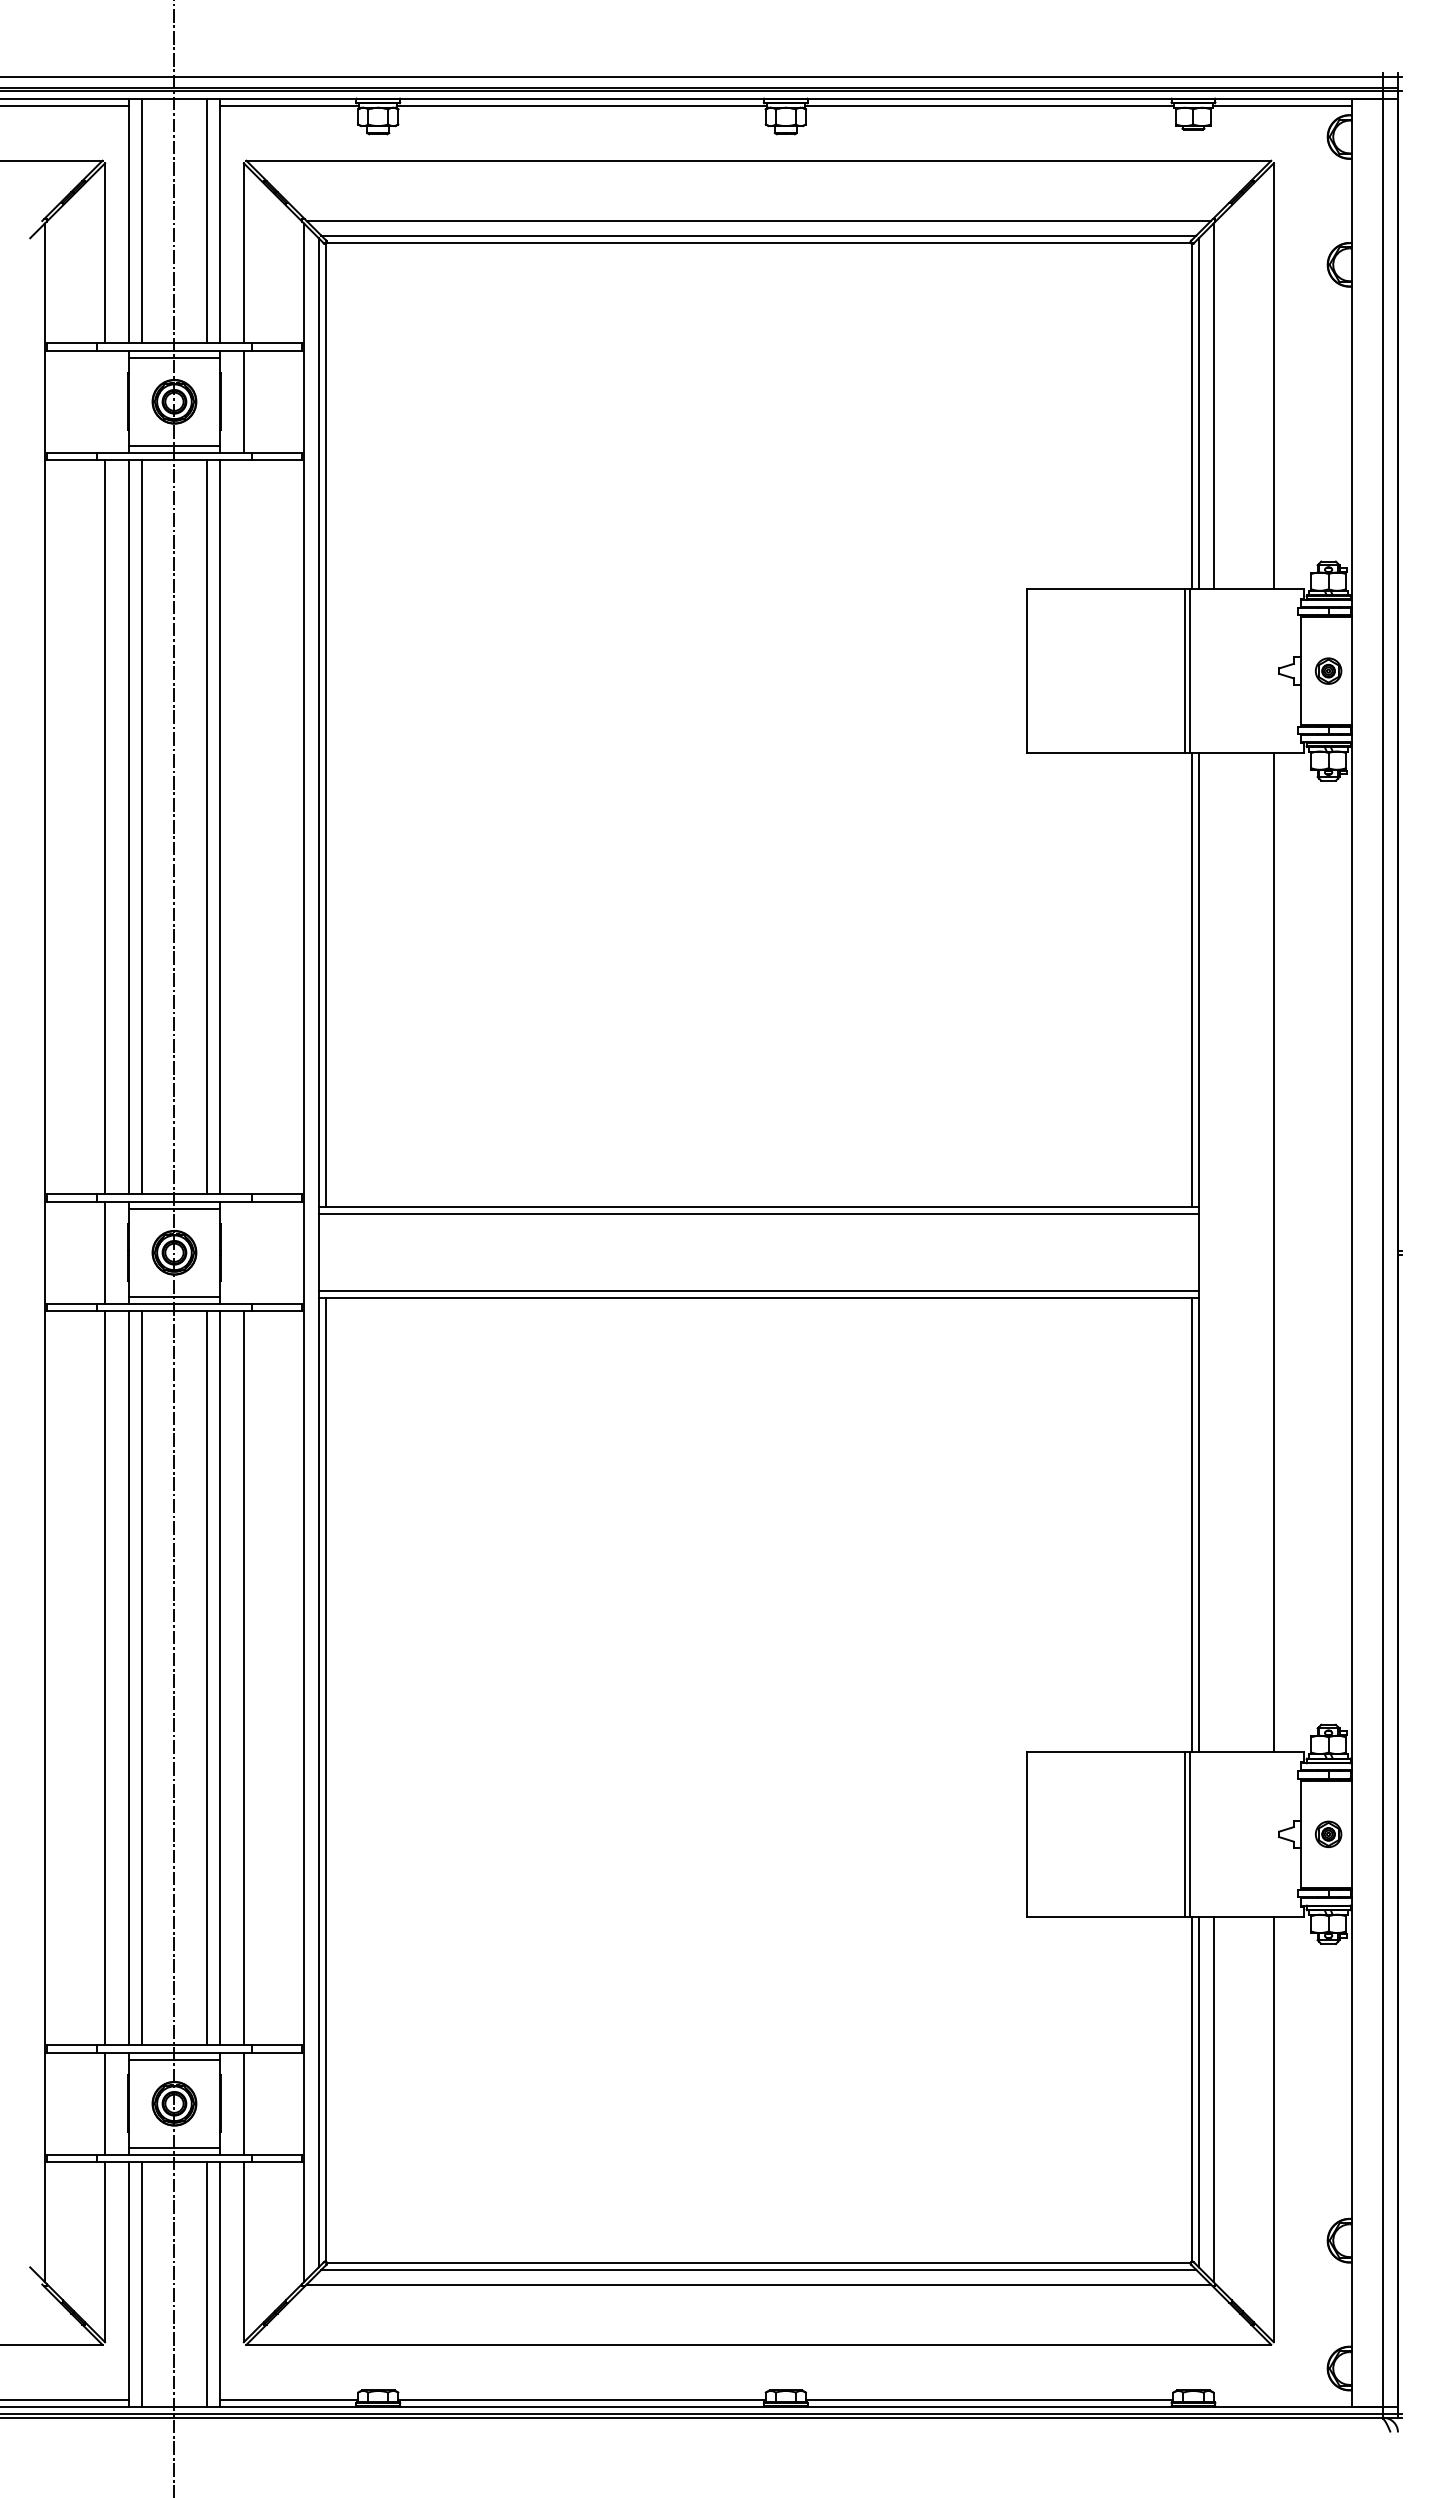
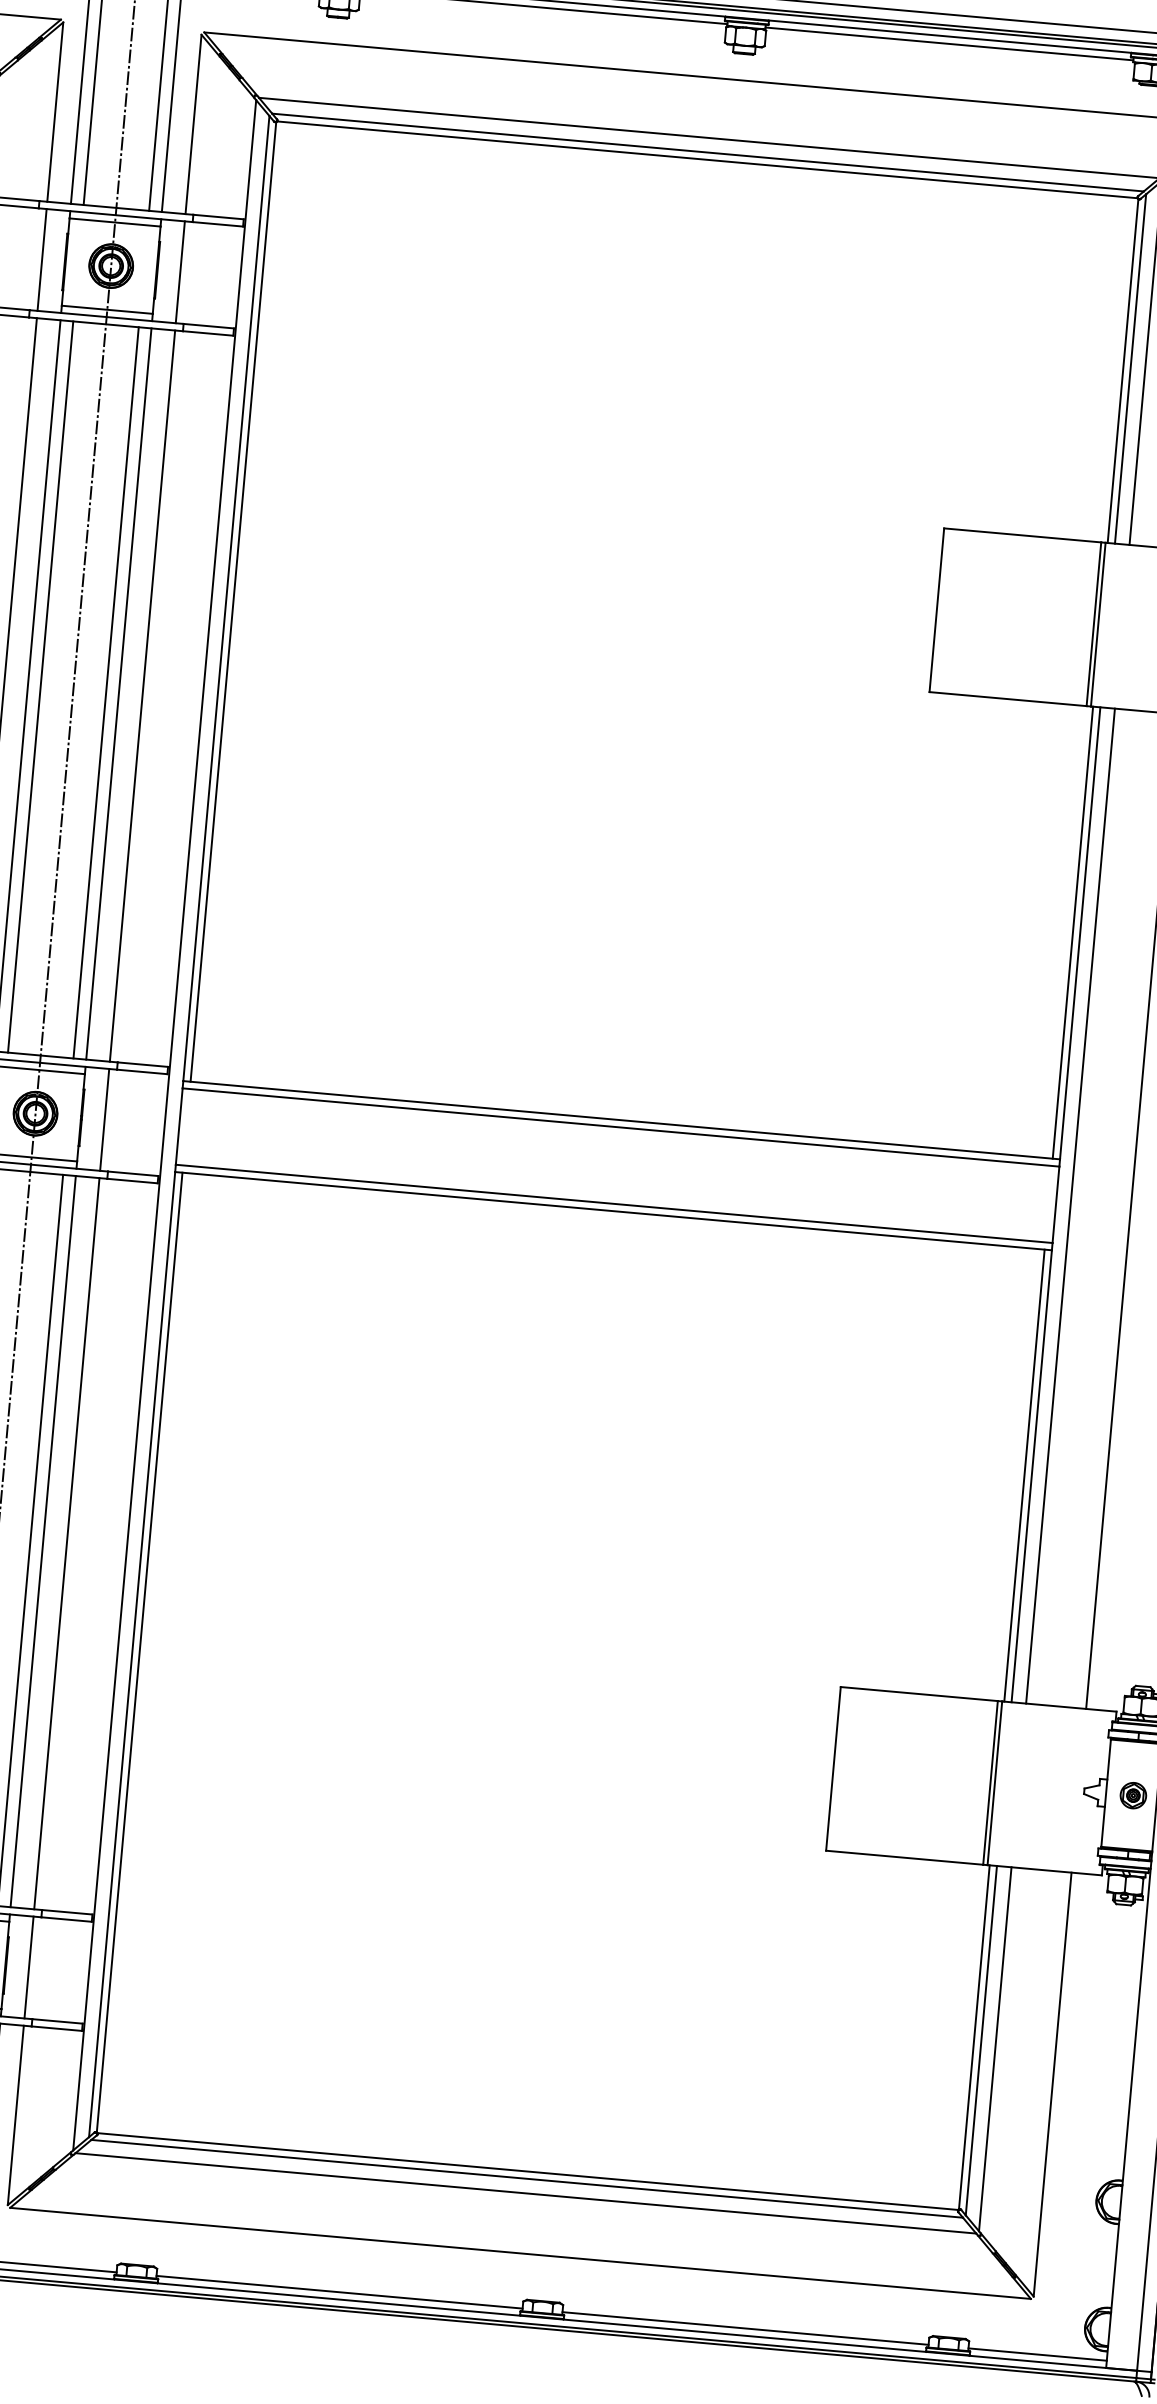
line: (105, 401) -> (42, 259), added
line: (243, 827) -> (142, 696), added
line: (243, 1252) -> (104, 1119), added
line: (1213, 1252) -> (1070, 1205), added
line: (1282, 2399) -> (1037, 2354), added

